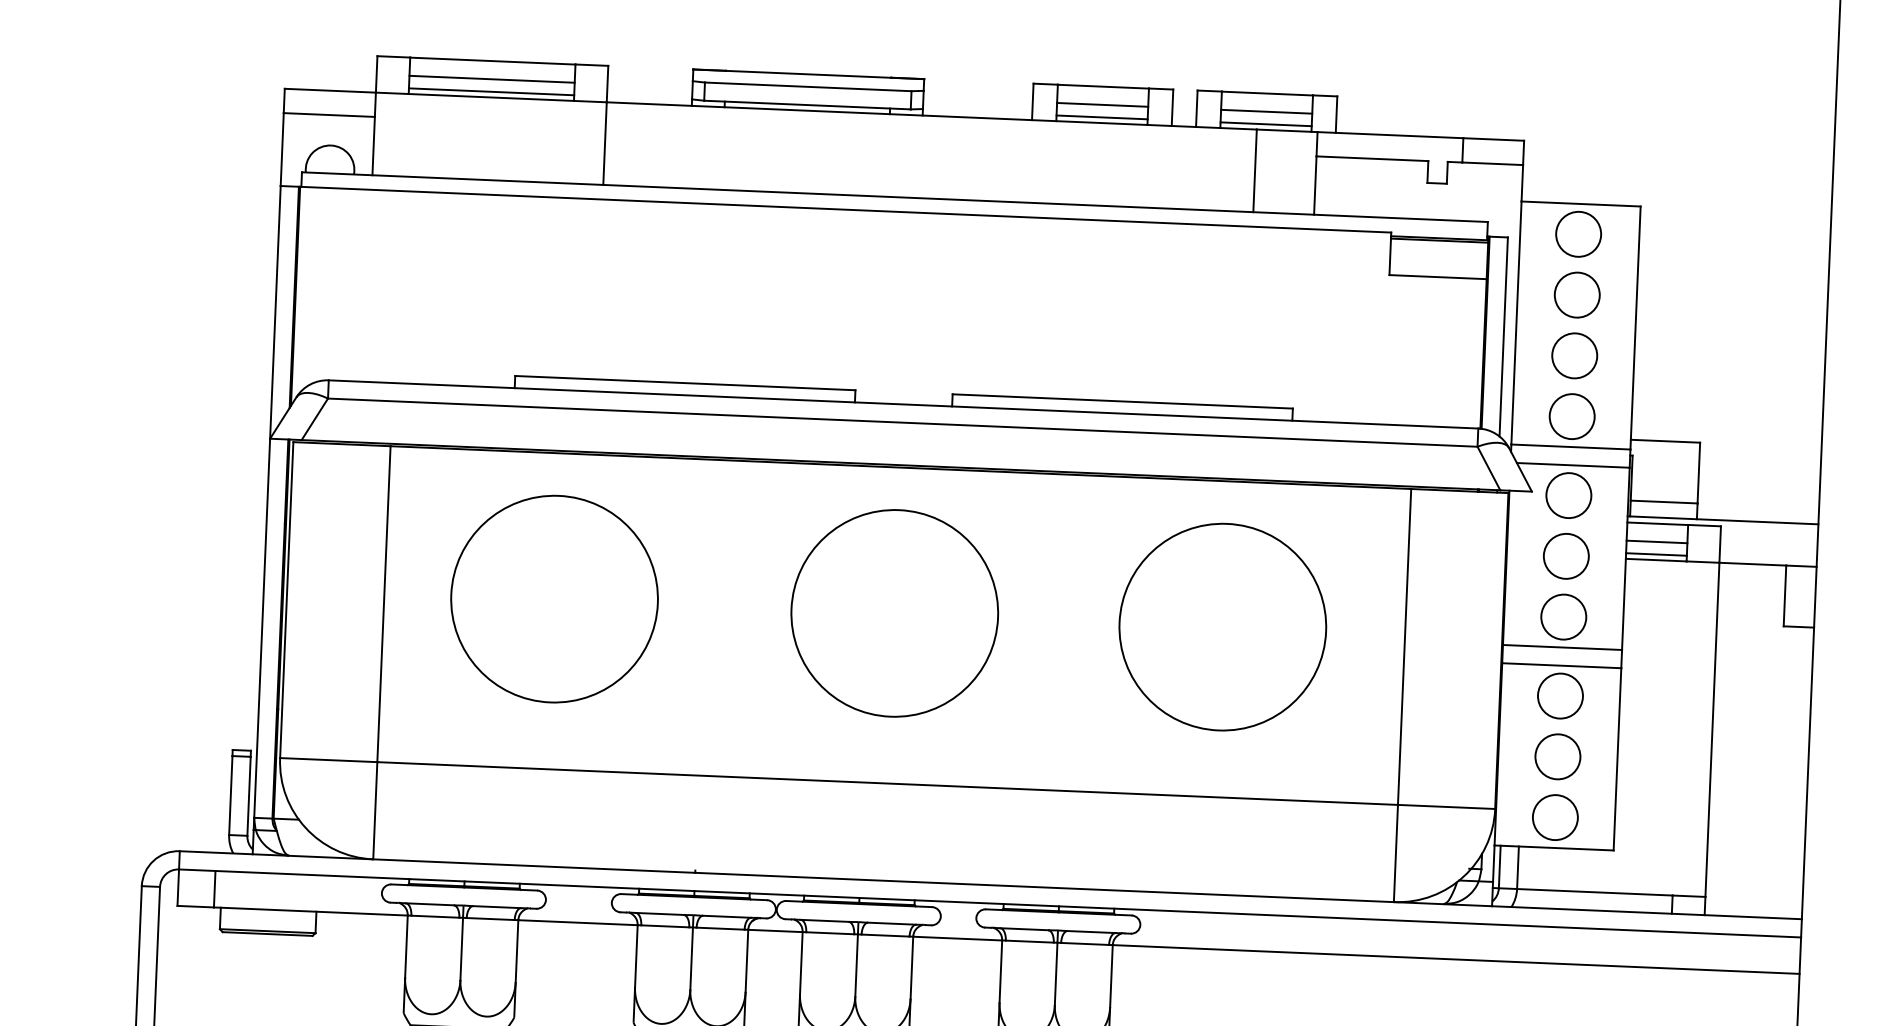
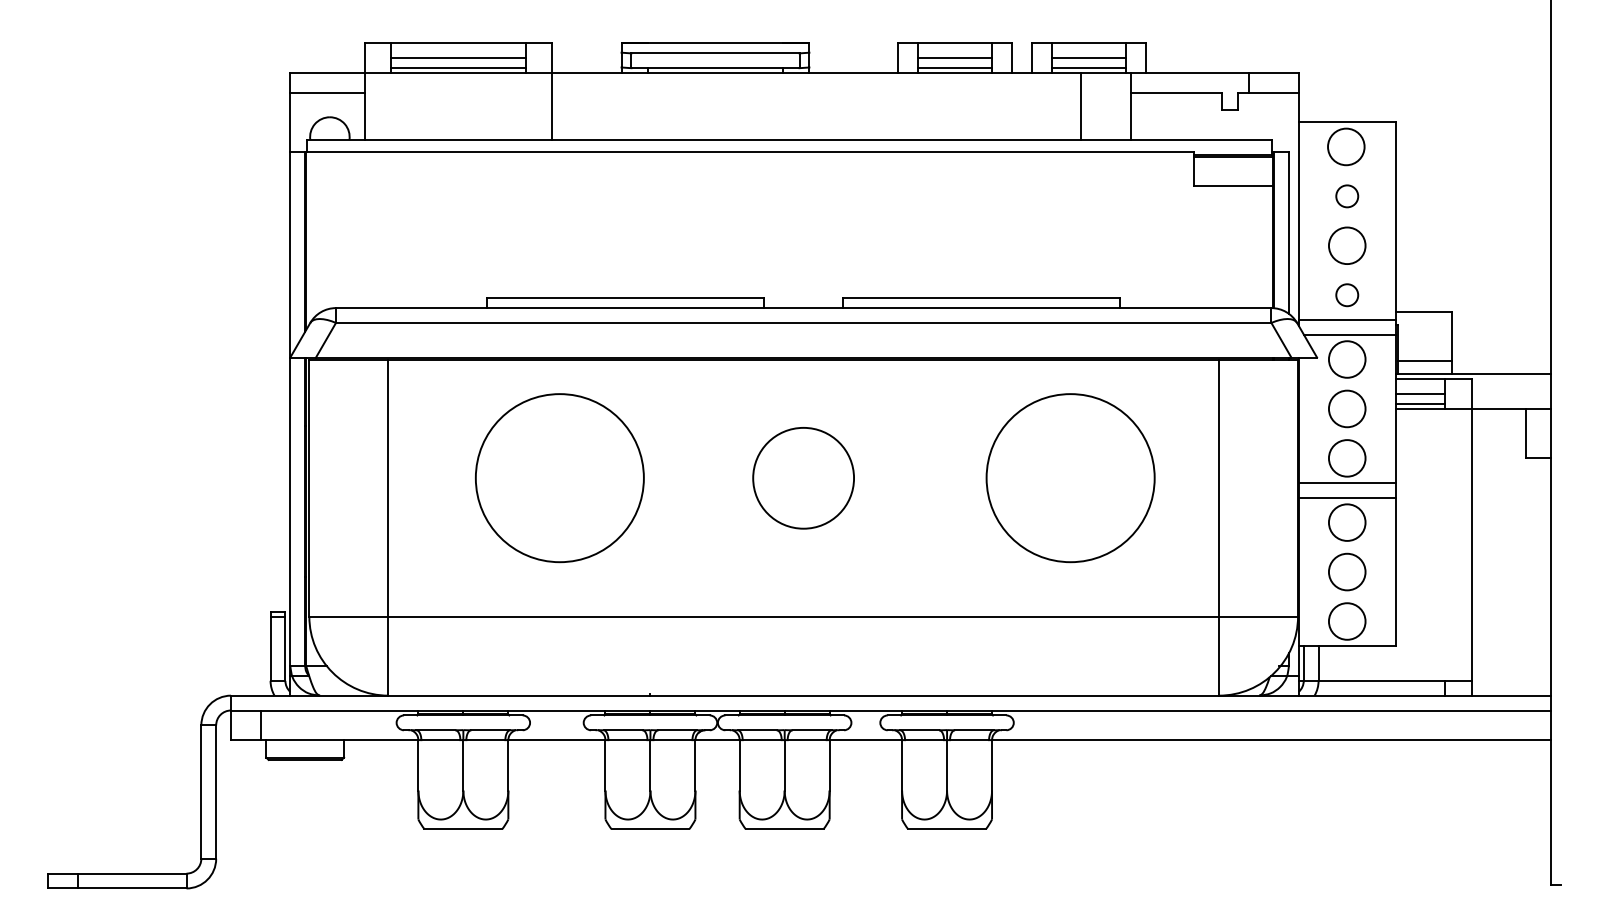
circle: (1576, 295) -> (1346, 196), size x0.6
circle: (1571, 415) -> (1346, 294), size x0.6
circle: (554, 599) -> (559, 478), moved
circle: (894, 613) -> (803, 478), size x0.6

